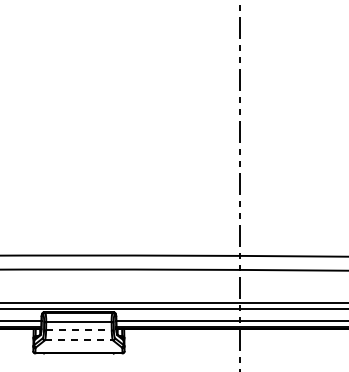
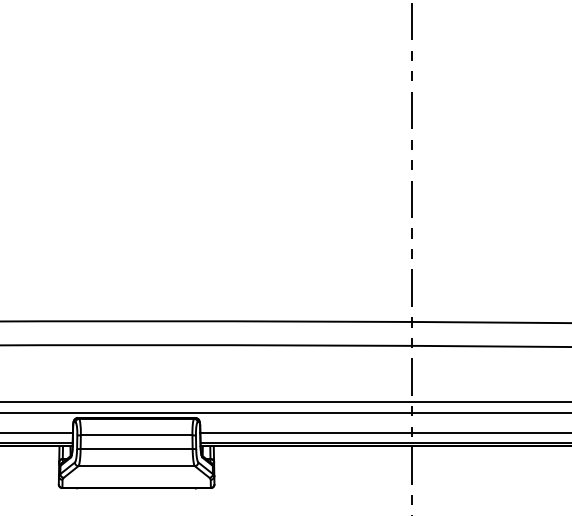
line: (78, 330) -> (135, 449), dashed -> solid
line: (79, 340) -> (137, 466), dashed -> solid

